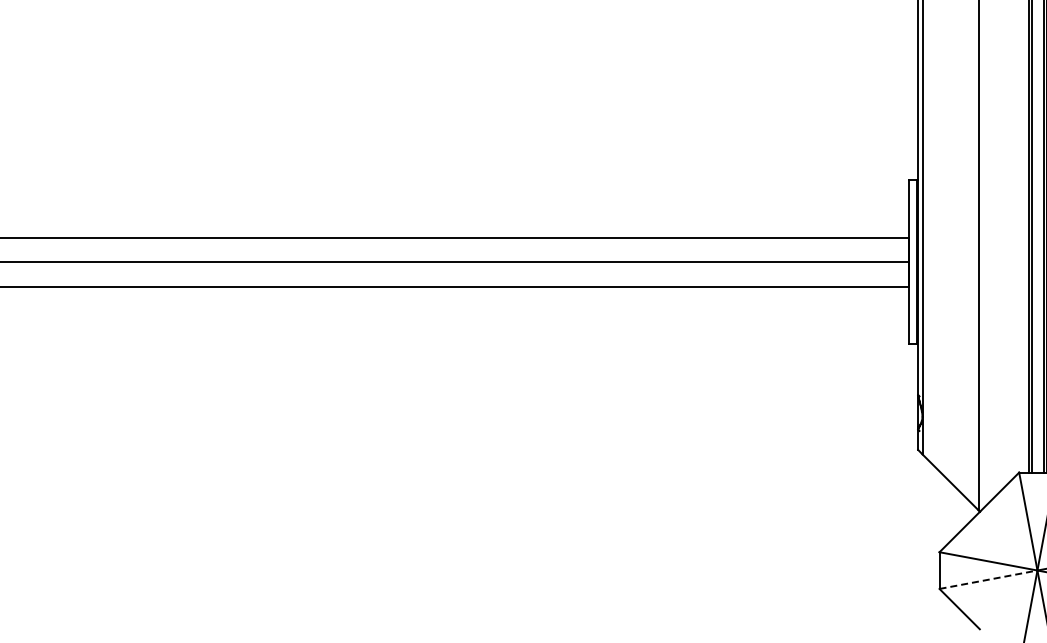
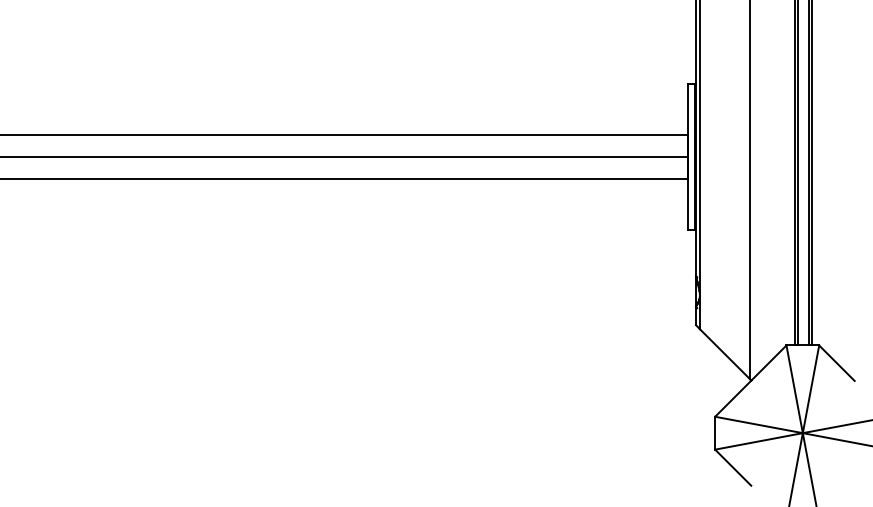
line: (988, 579) -> (759, 441), dashed -> solid

